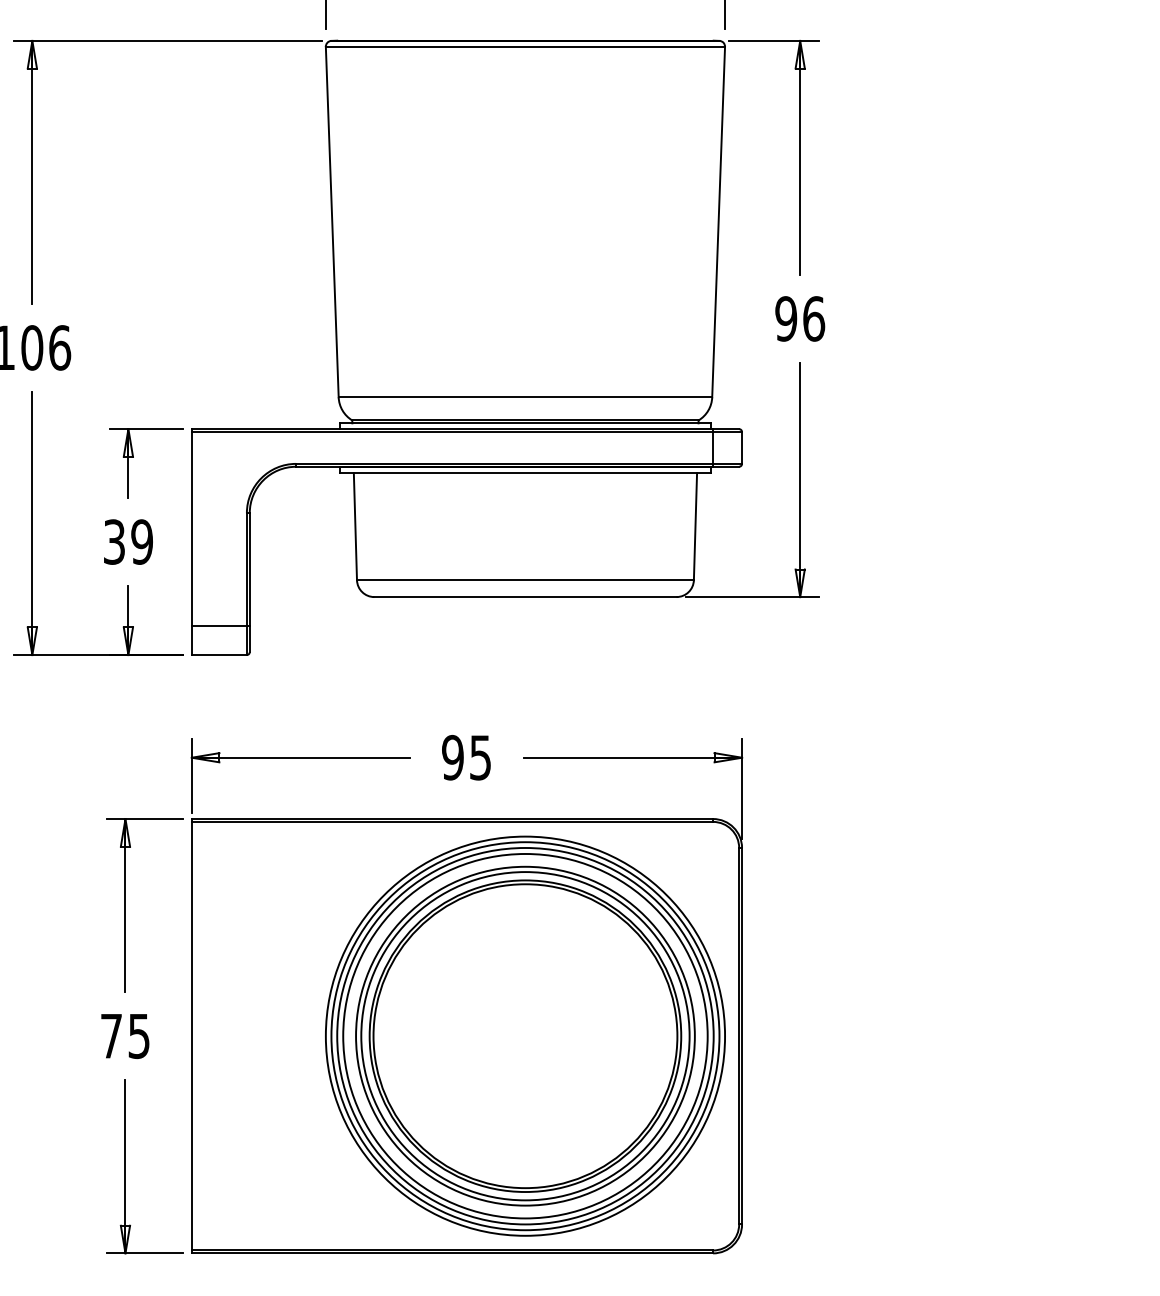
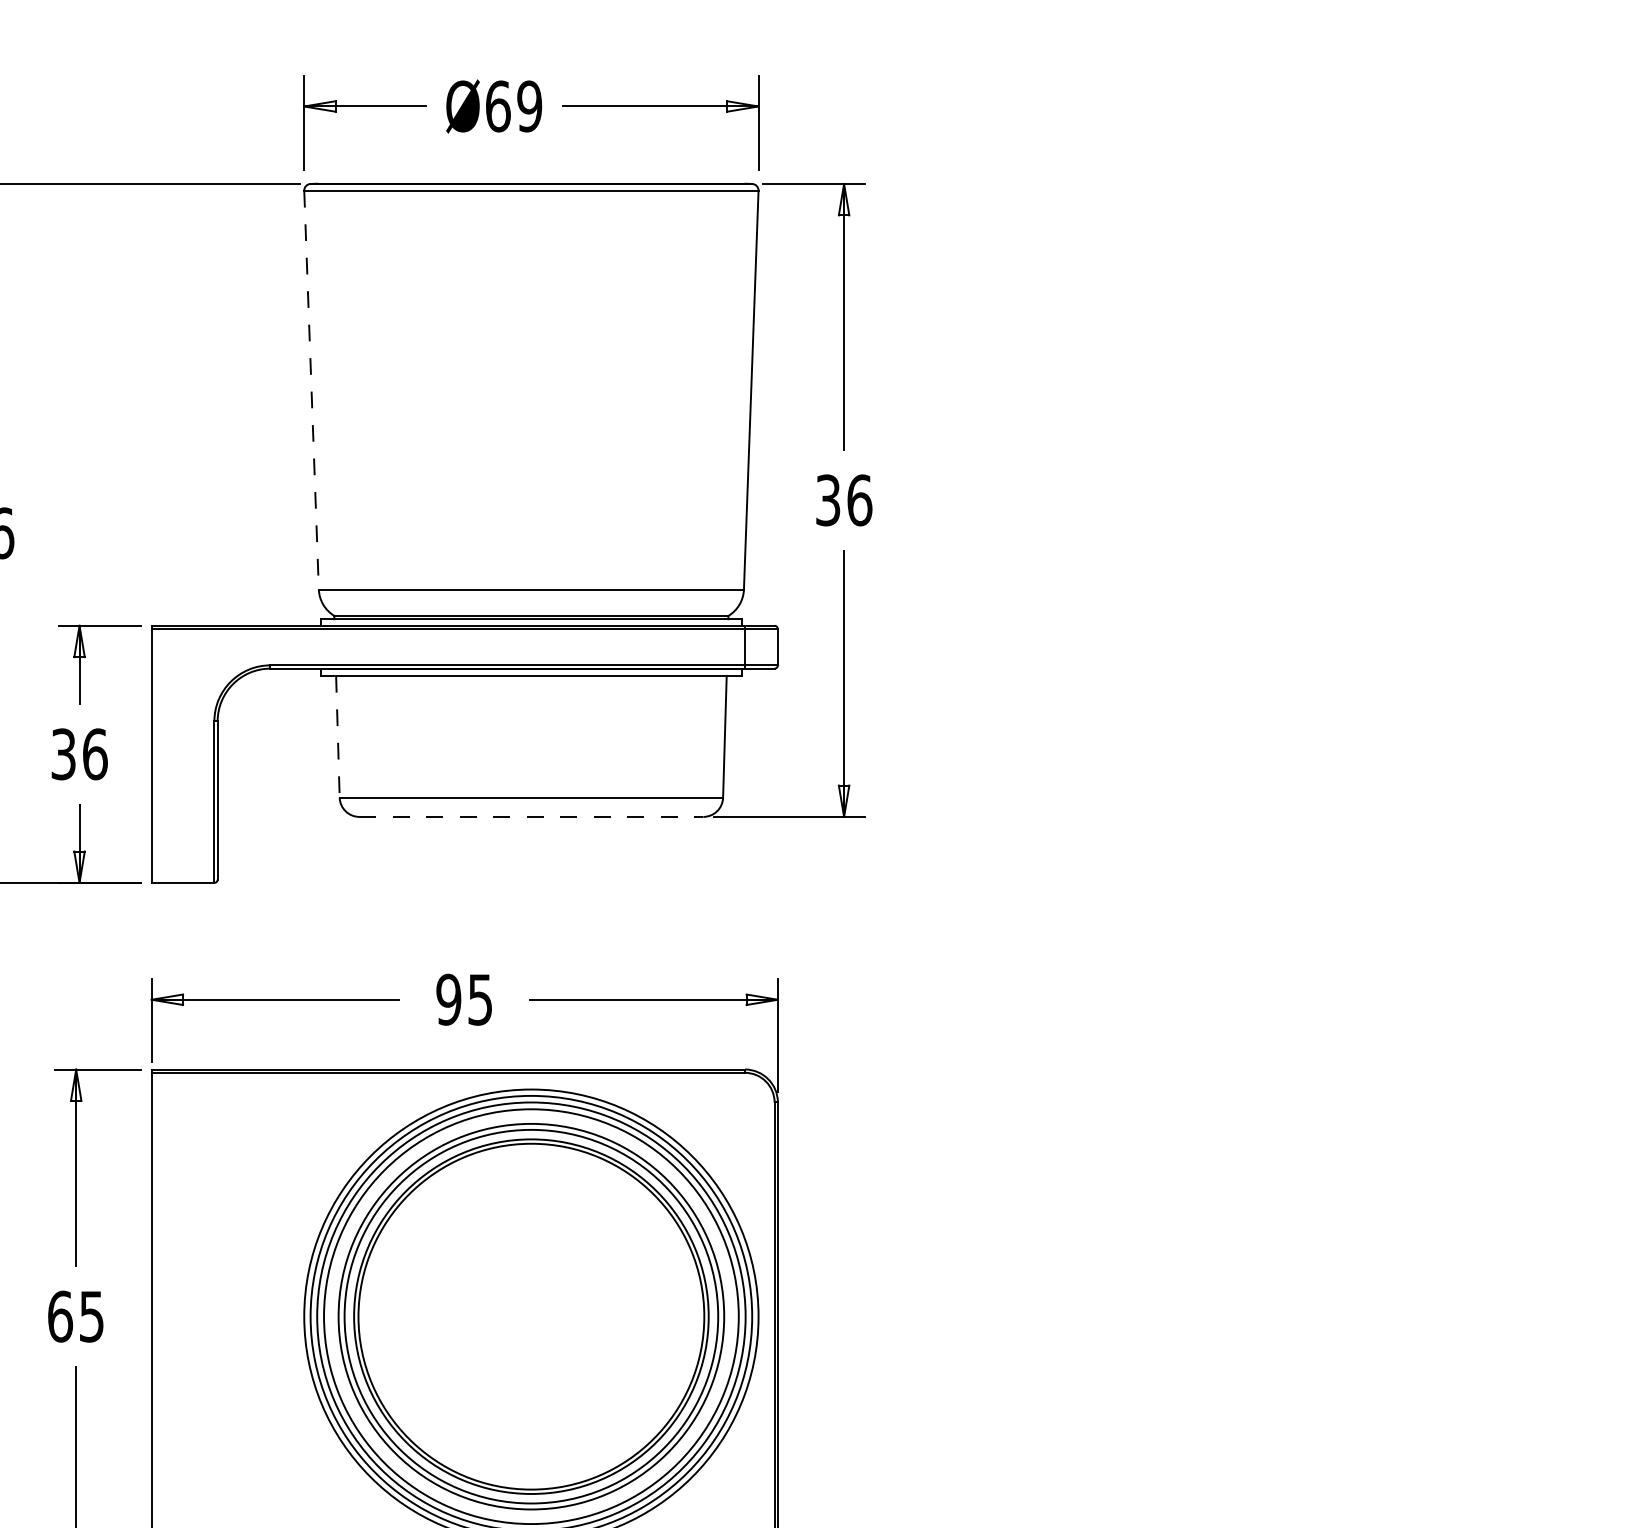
line: (332, 222) -> (311, 390), solid -> dashed
text: (785, 319) -> (827, 500), 96 -> 36
line: (355, 526) -> (337, 736), solid -> dashed
text: (141, 542) -> (94, 754), 39 -> 36
line: (525, 596) -> (531, 816), solid -> dashed
line: (220, 625) -> (184, 849), removed
text: (111, 1036) -> (60, 1316), 75 -> 65

